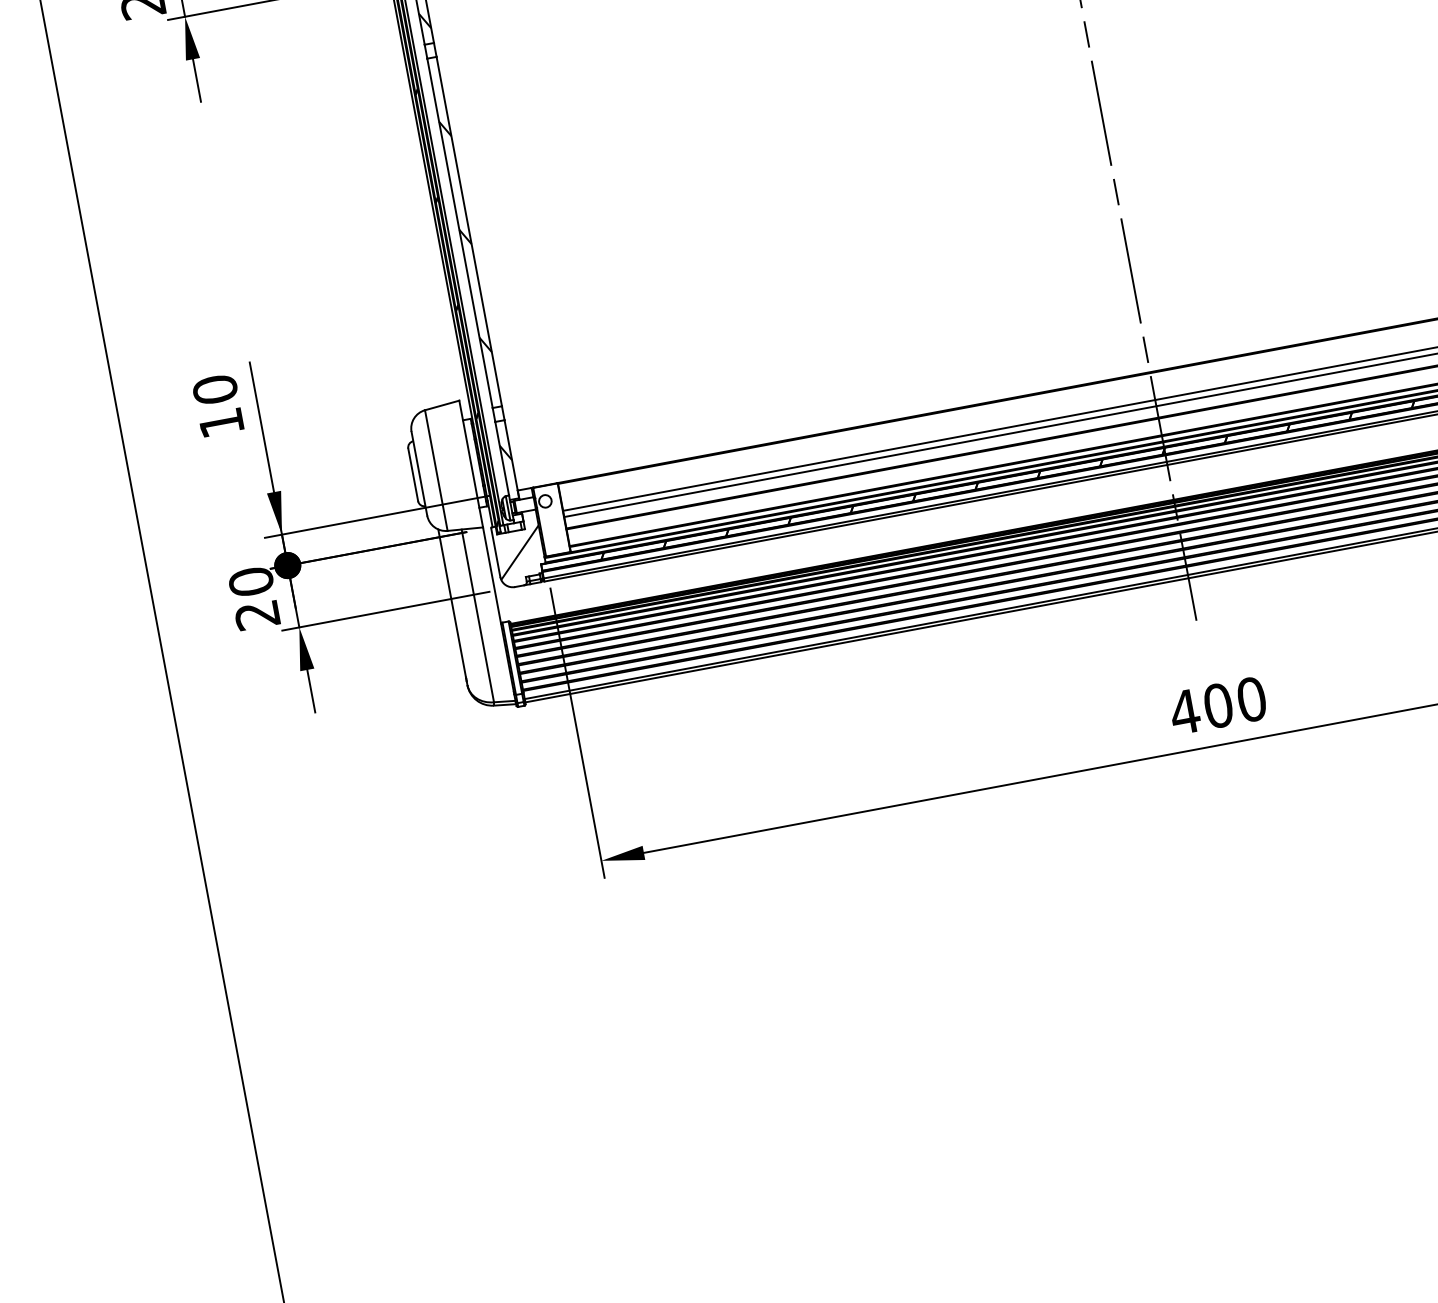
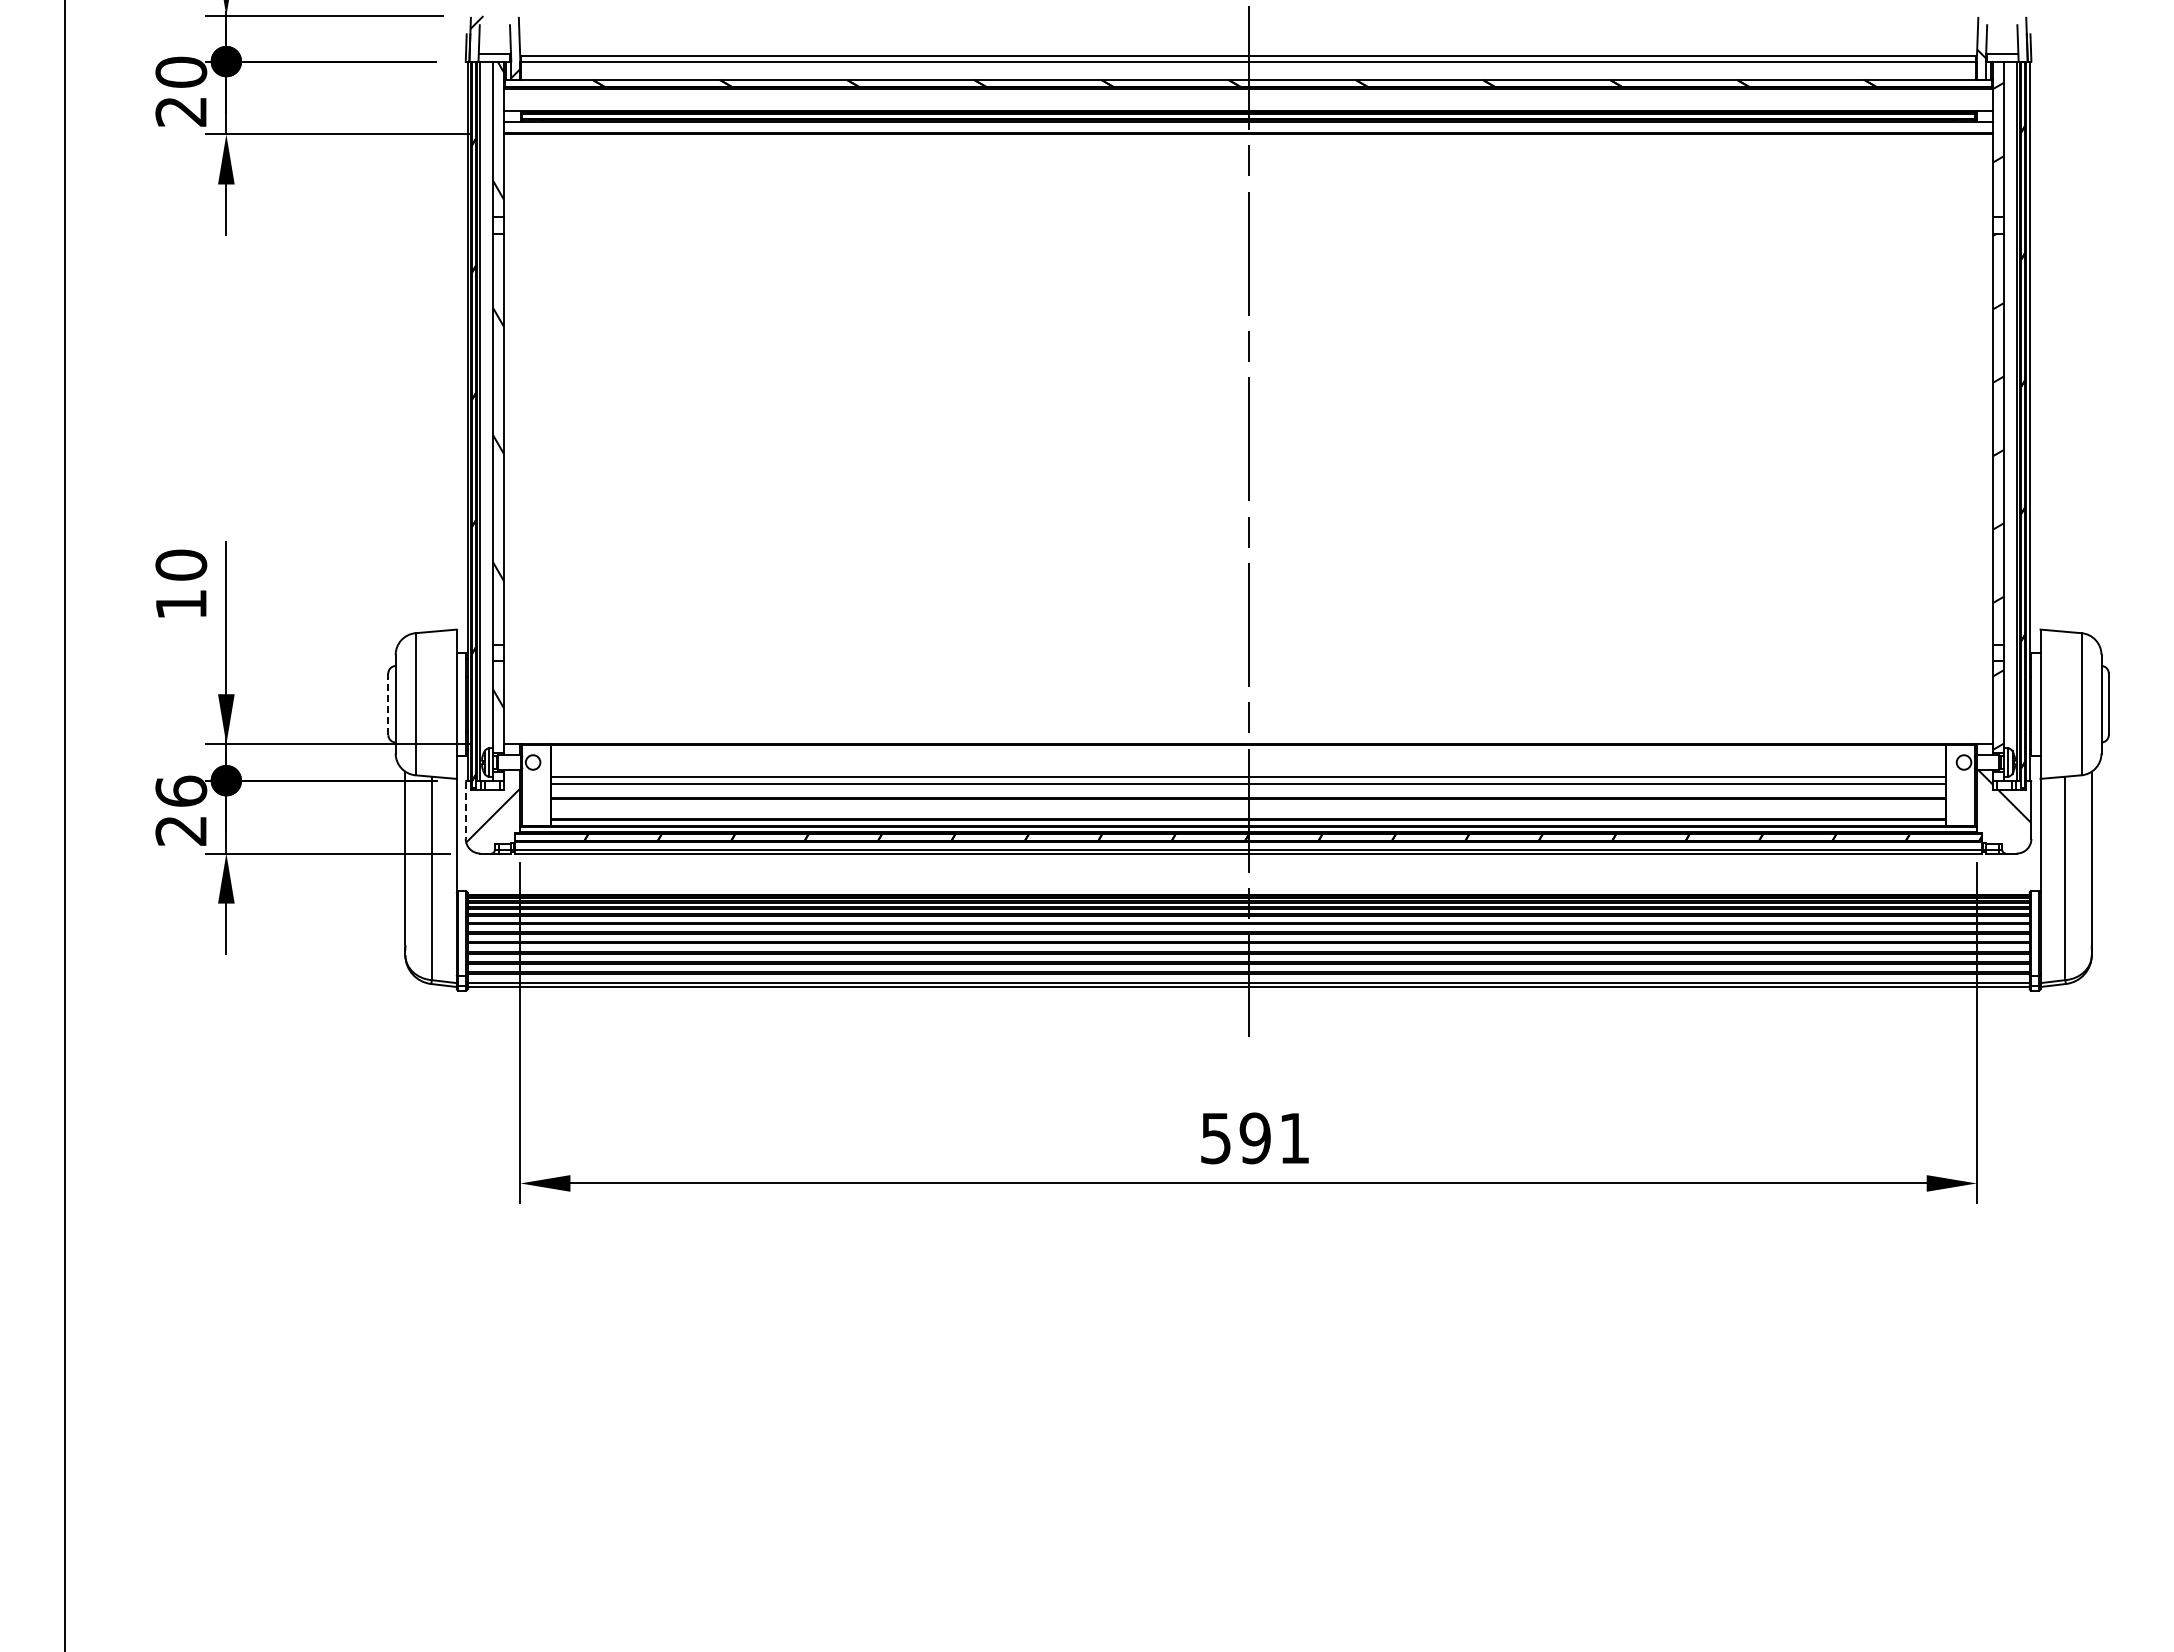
line: (413, 475) -> (388, 704), solid -> dashed
line: (495, 552) -> (465, 810), solid -> dashed
text: (251, 581) -> (181, 790), 20 -> 26
text: (1217, 706) -> (1254, 1138), 400 -> 591

